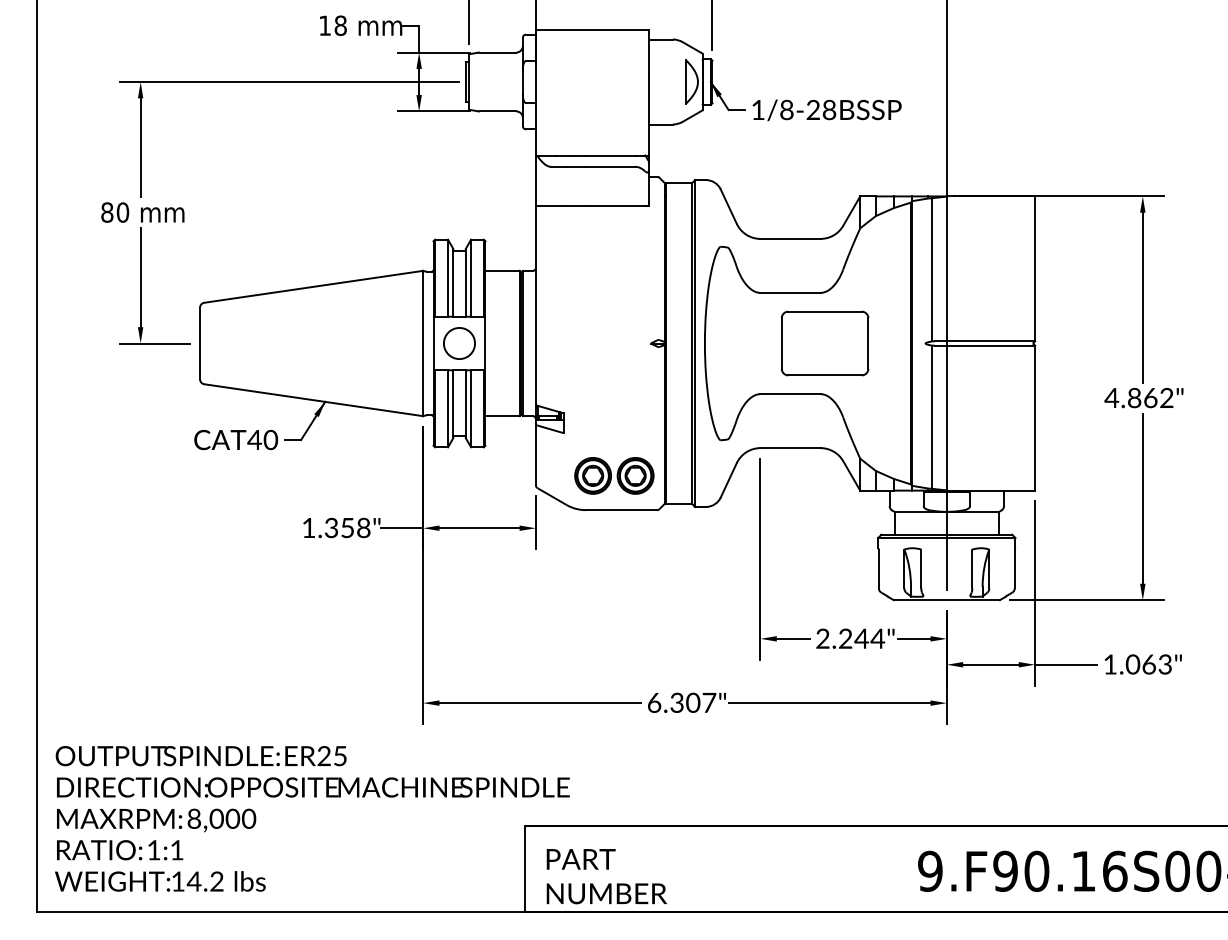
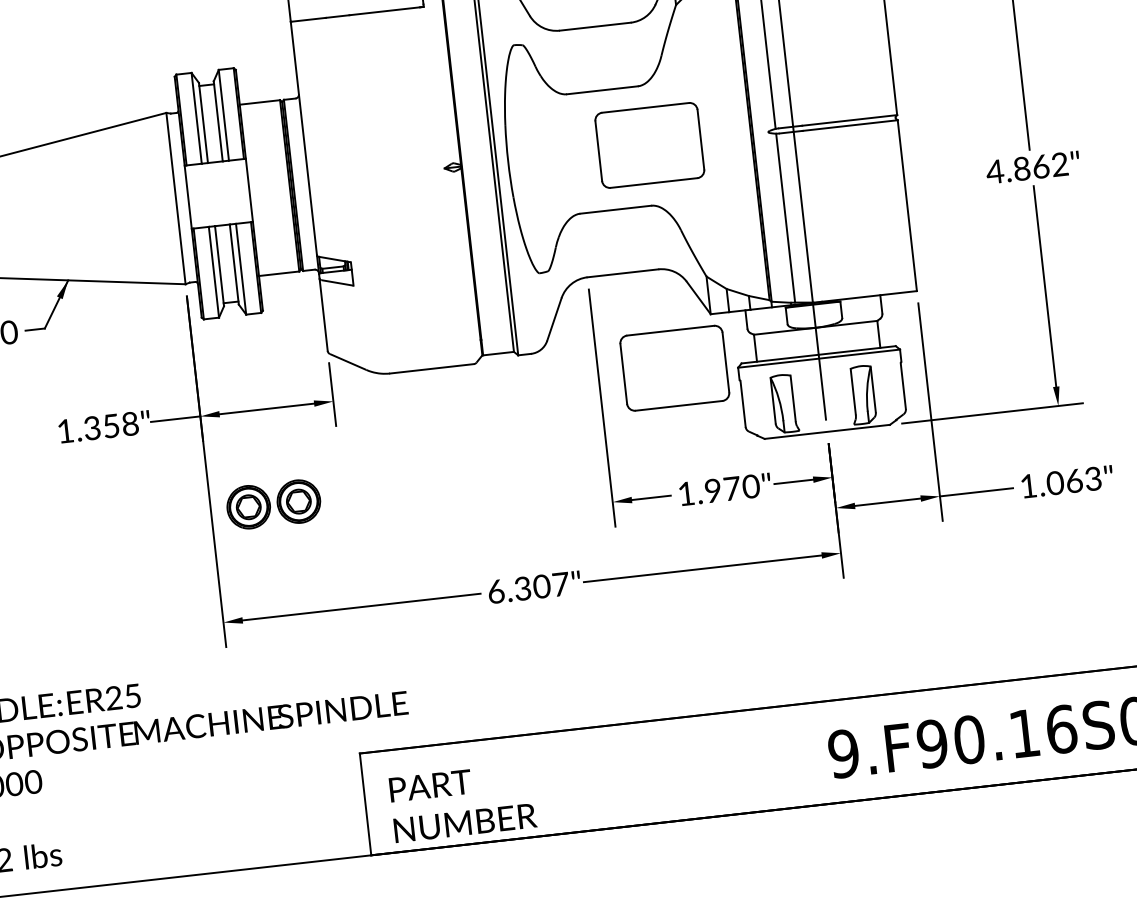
circle: (459, 343) -> (218, 193), removed
part: (614, 475) -> (273, 503), moved
part: (824, 532) -> (674, 368), added
text: (850, 638) -> (718, 489), 2.244" -> 1.970"

